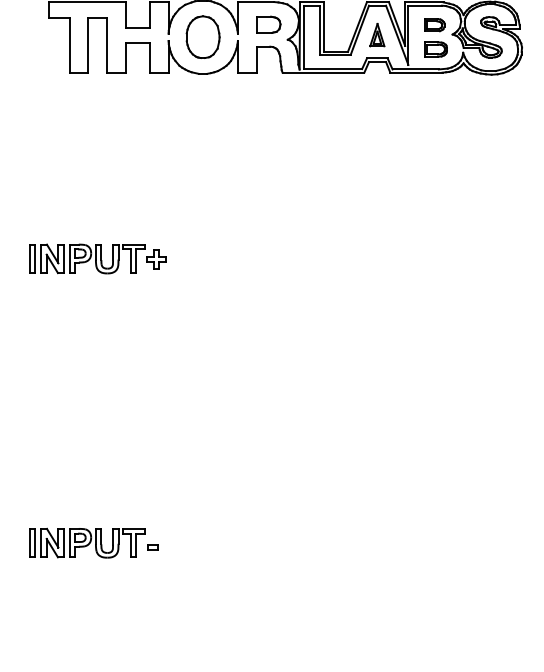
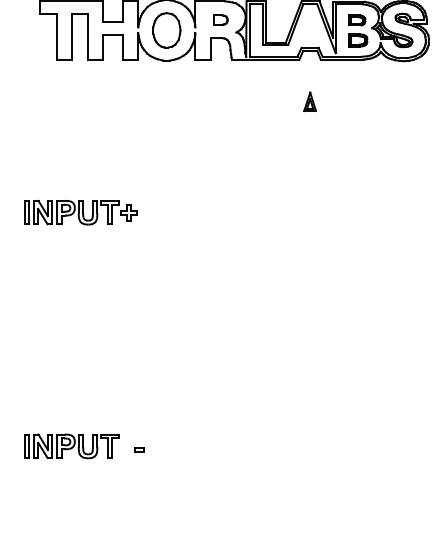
part: (268, 24) -> (220, 19), size x0.7
part: (377, 35) -> (310, 102), moved
part: (152, 547) -> (139, 449), moved

